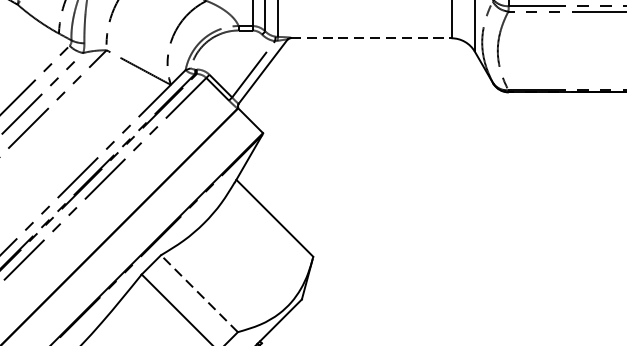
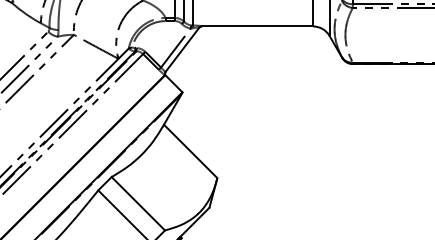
line: (371, 38) -> (257, 26), dashed -> solid
line: (199, 293) -> (138, 203), dashed -> solid

